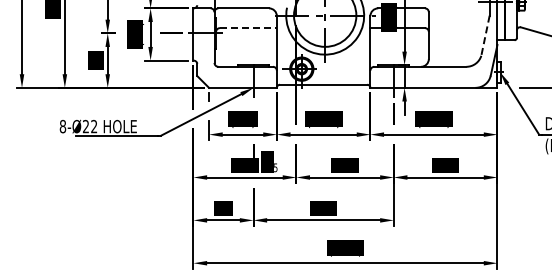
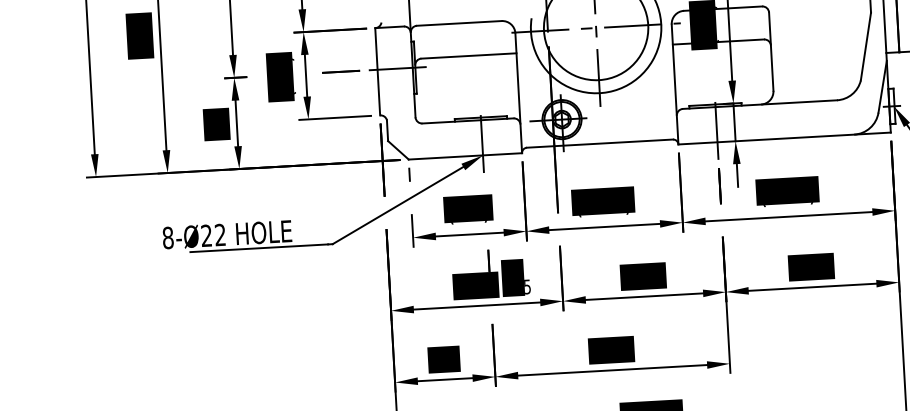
line: (248, 28) -> (469, 56), dashed -> solid
line: (485, 36) -> (866, 47), dashed -> solid

